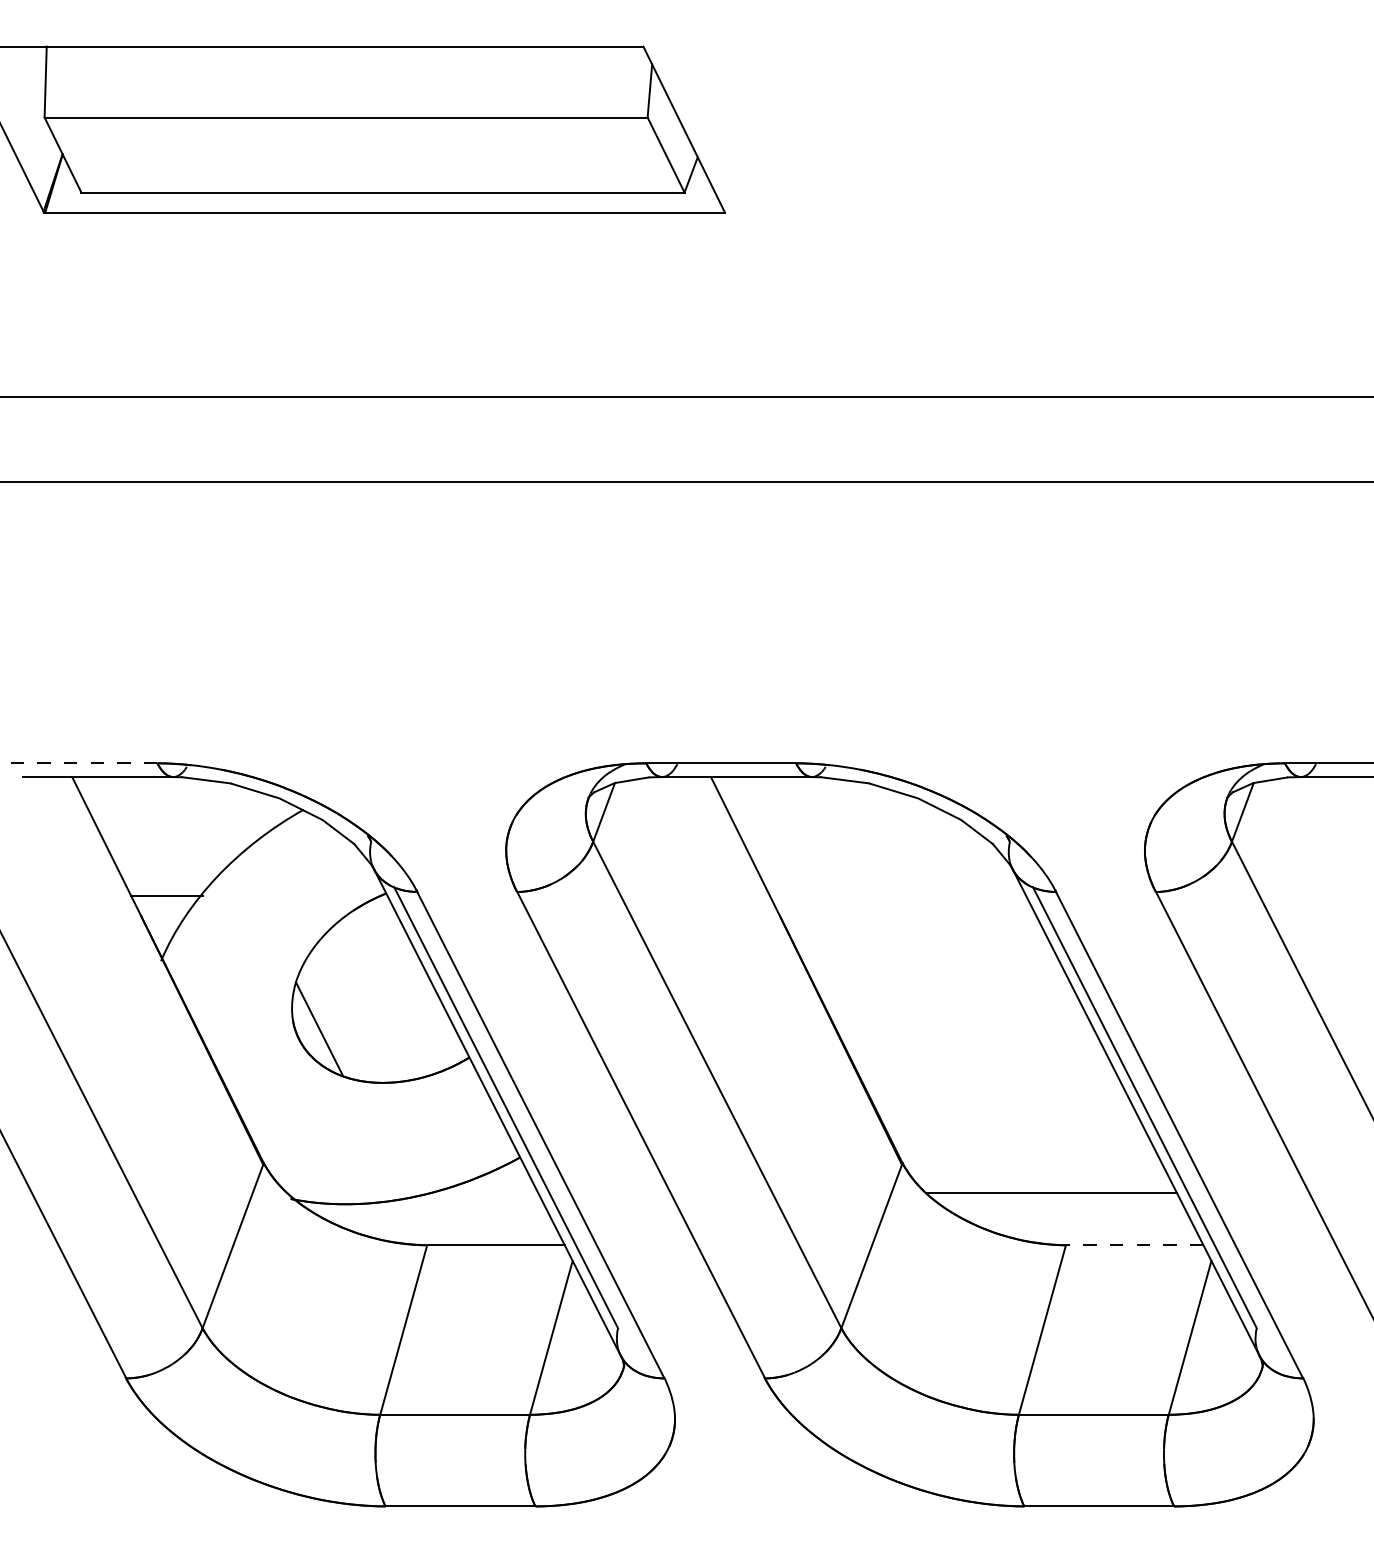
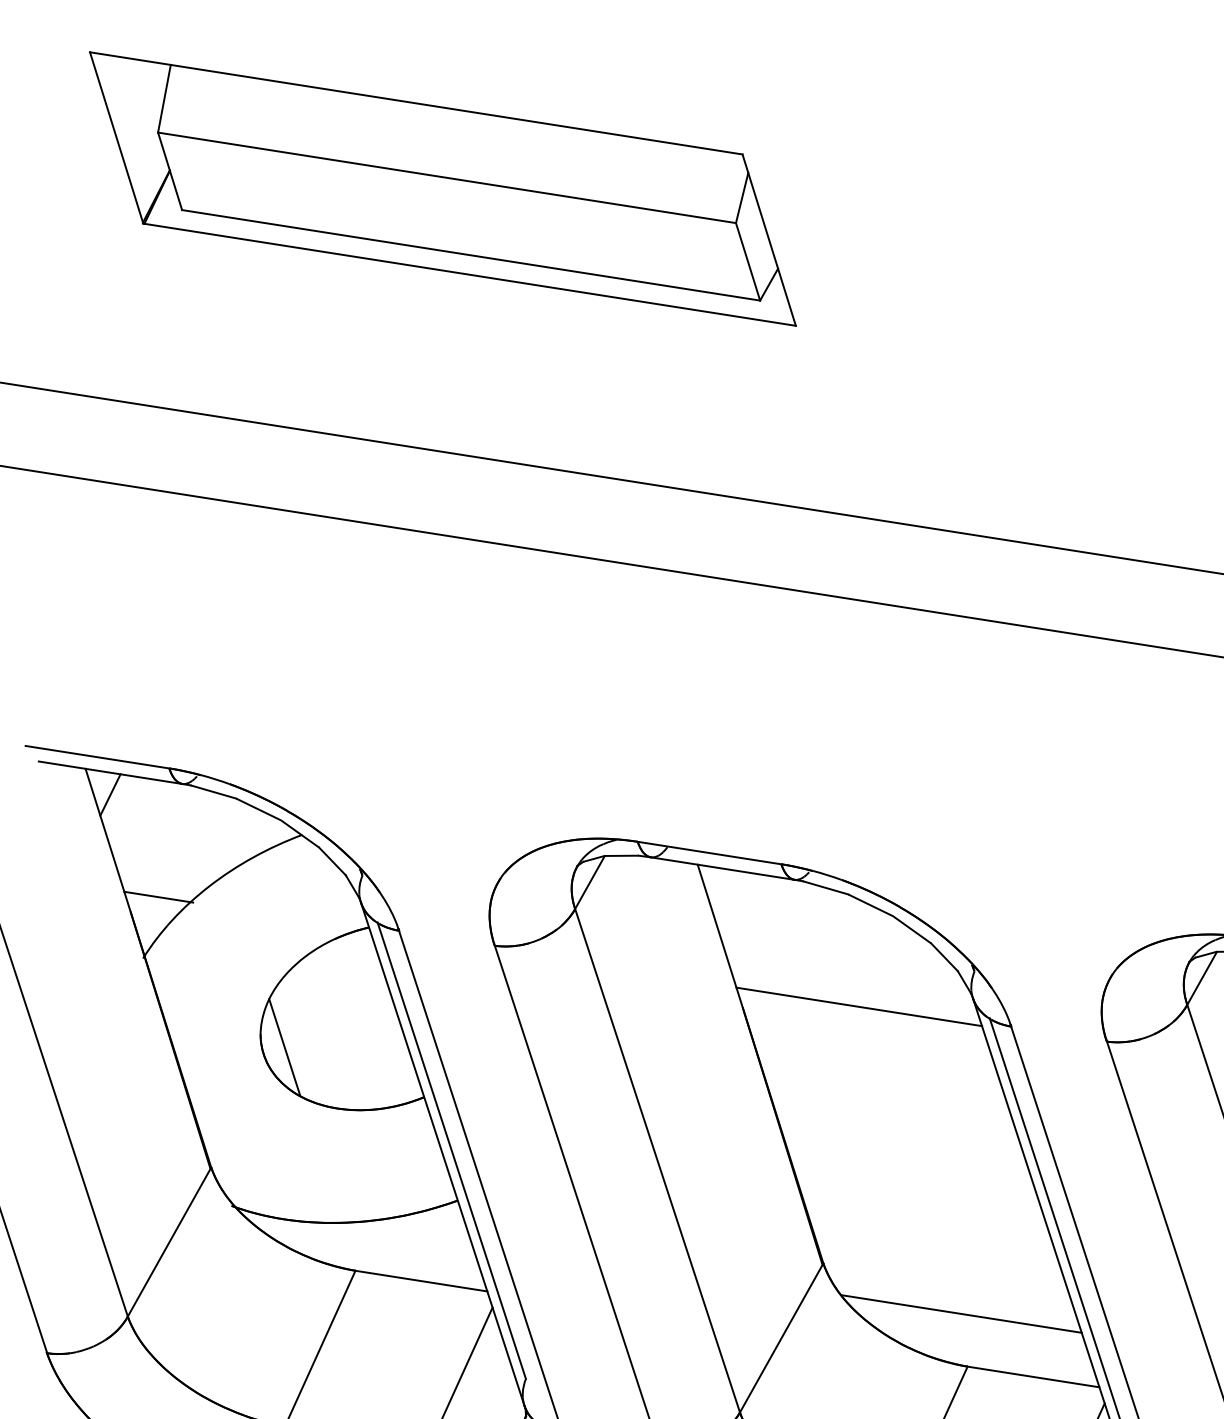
line: (82, 763) -> (97, 757), dashed -> solid
line: (101, 799) -> (110, 794), added
line: (898, 896) -> (859, 1007), added
line: (1134, 1245) -> (1033, 1377), dashed -> solid

